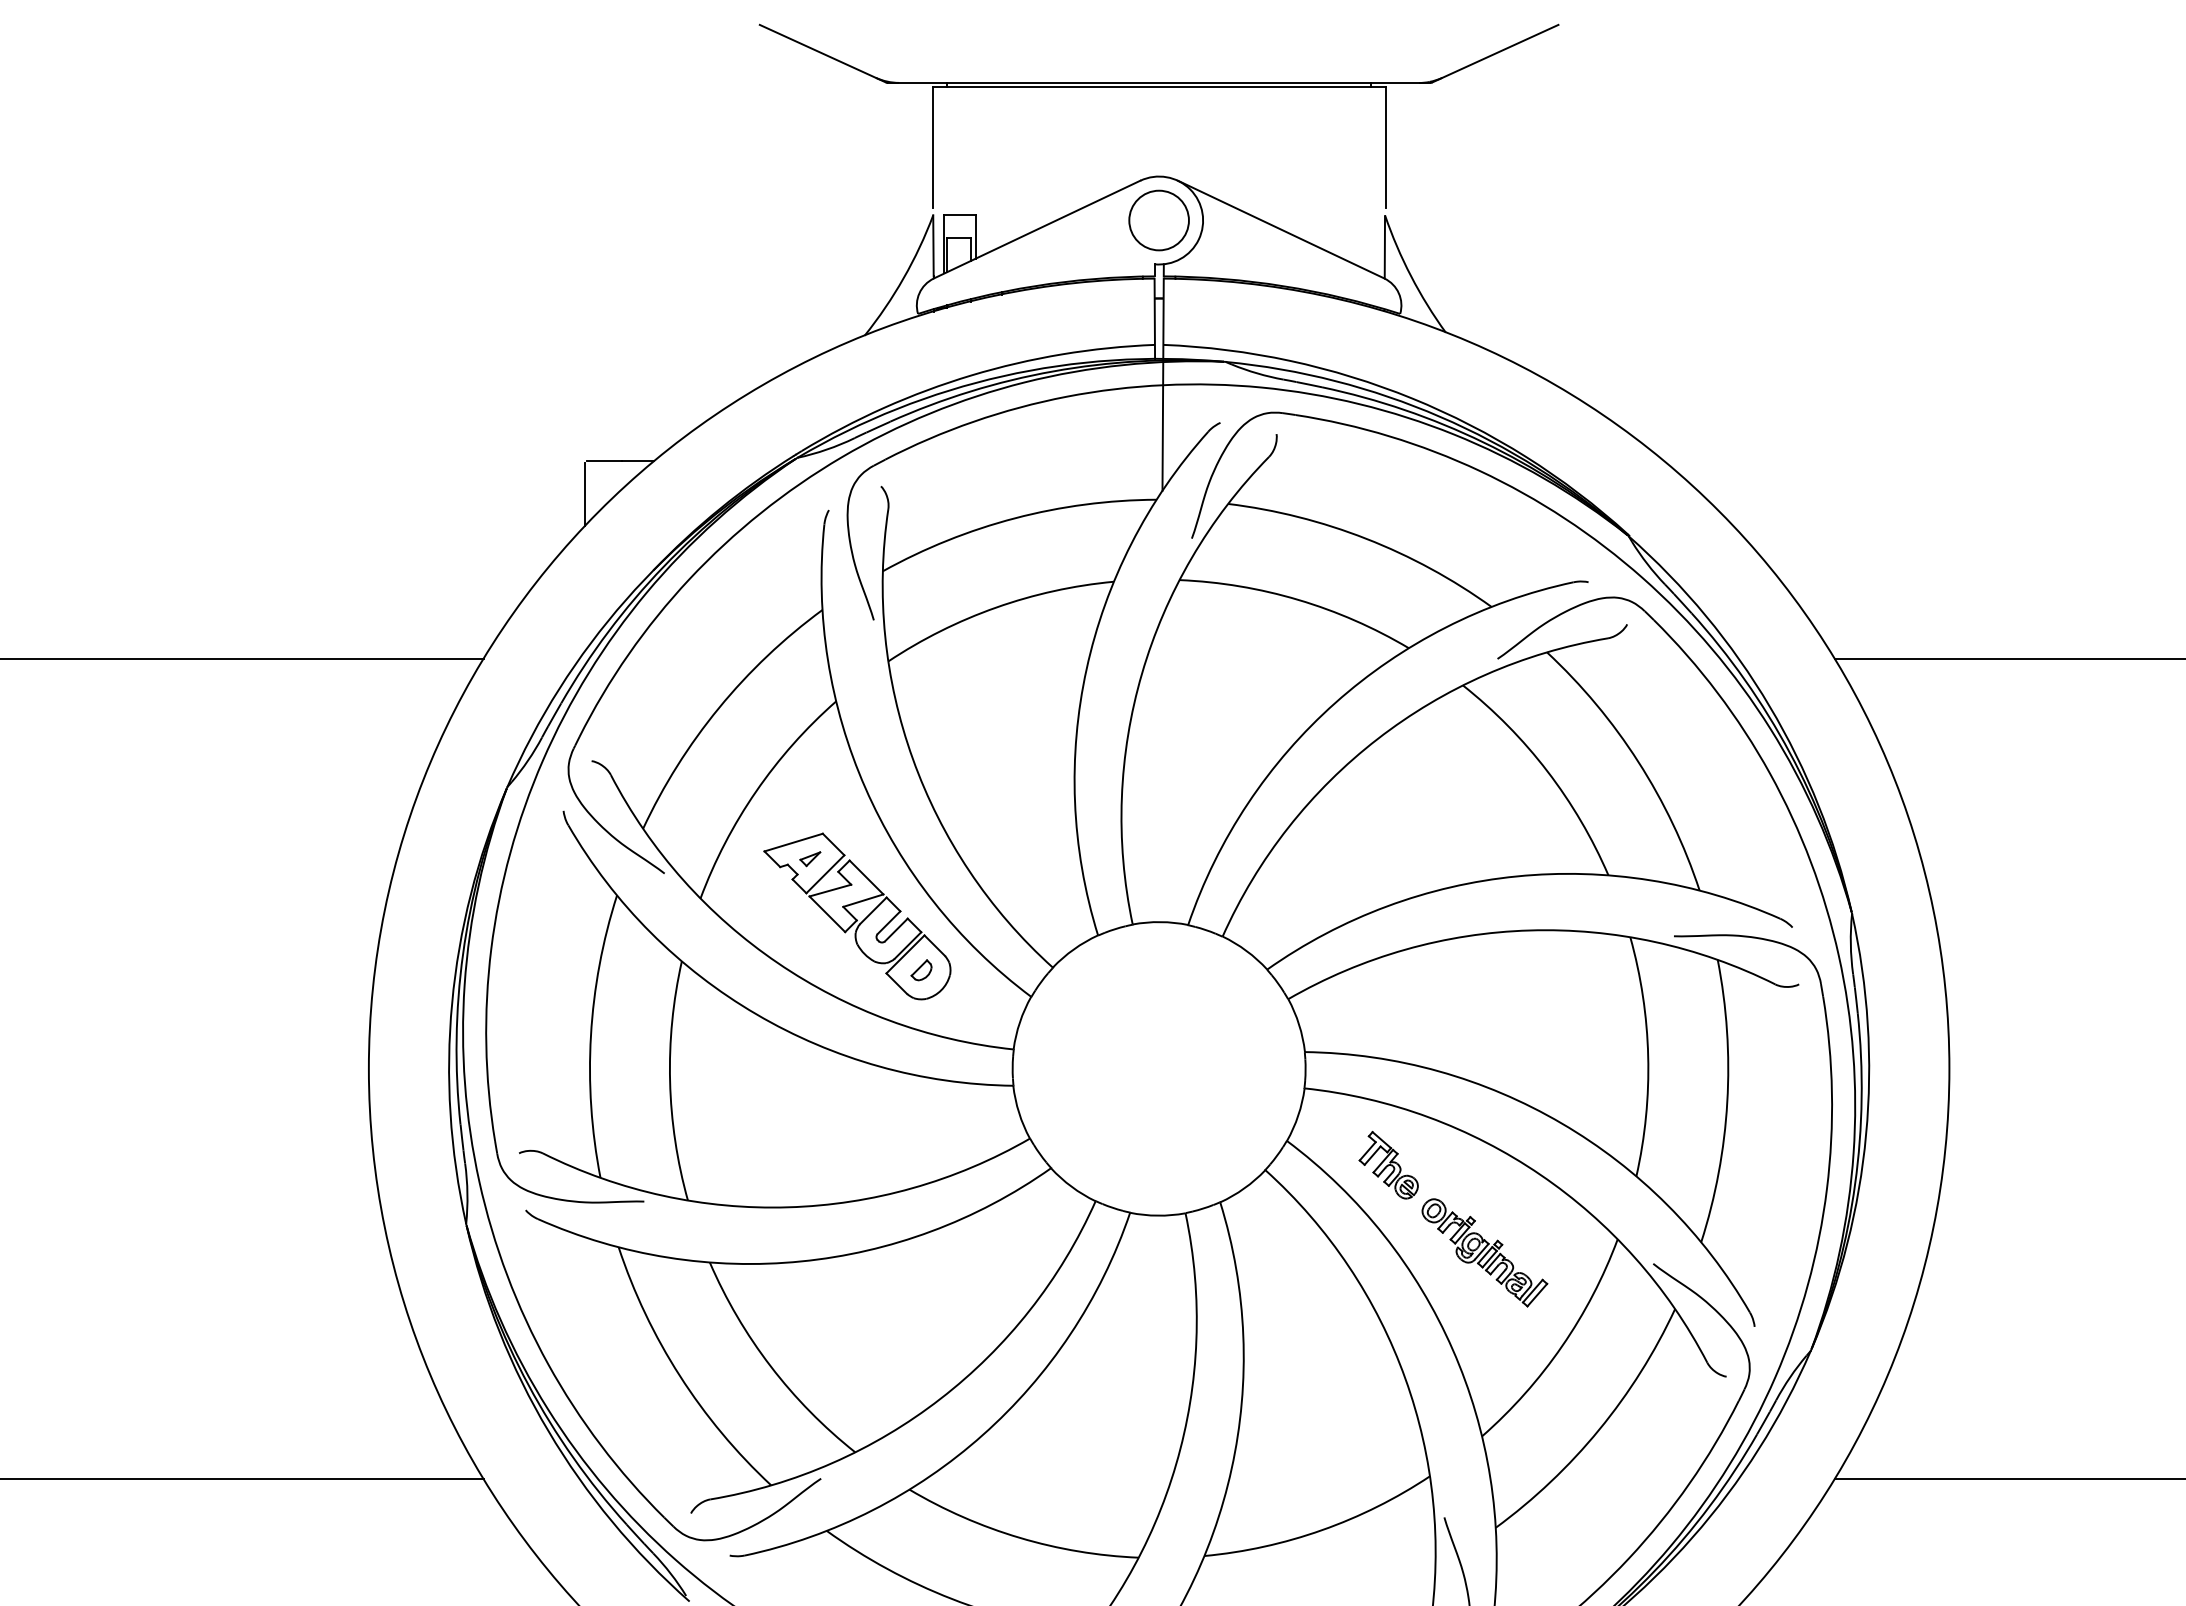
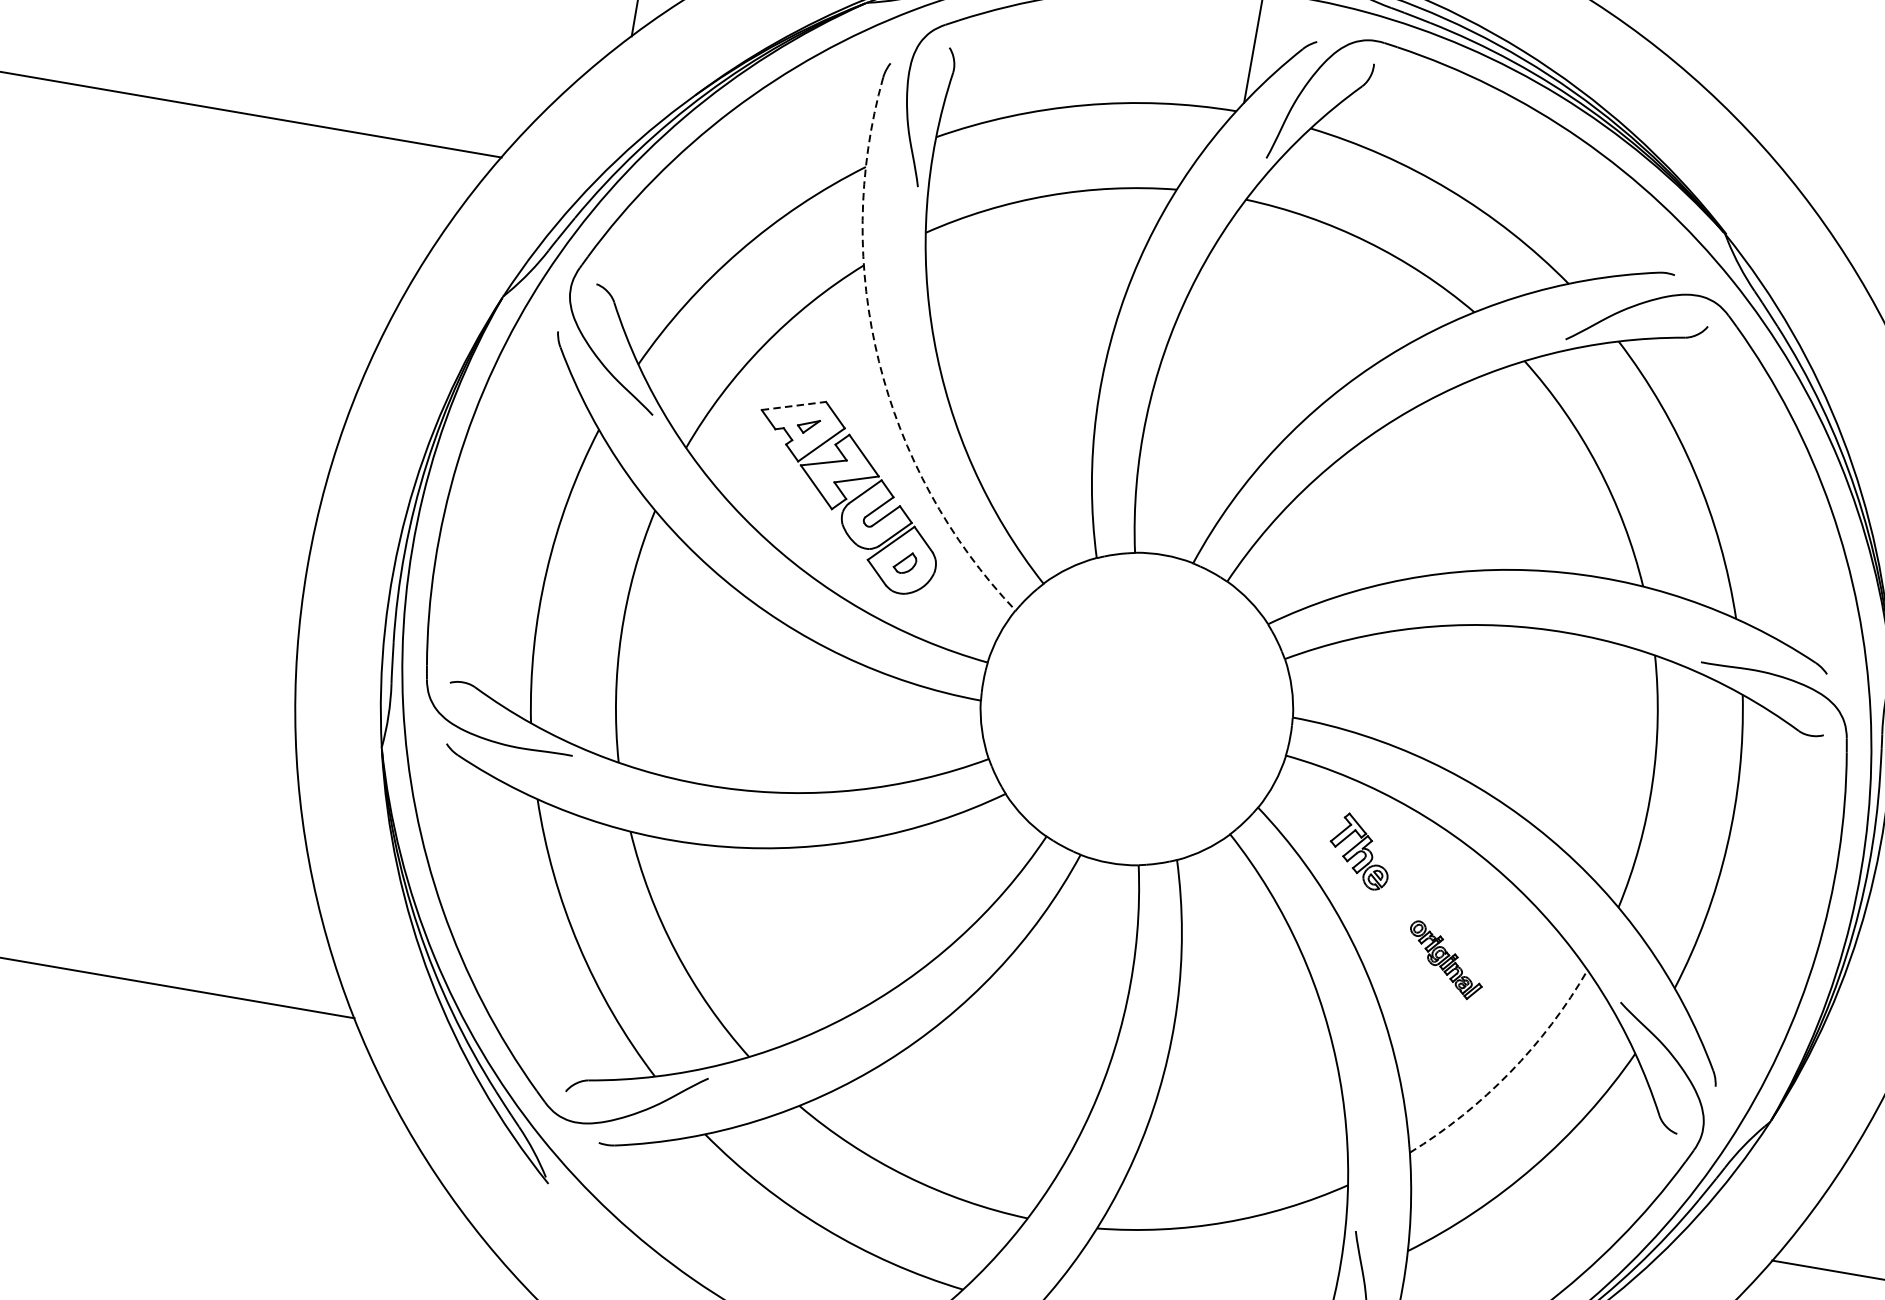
arc: (865, 788) -> (878, 362), solid -> dashed
line: (794, 842) -> (794, 406), solid -> dashed
part: (1484, 1252) -> (1445, 960), size x0.6
arc: (1562, 1346) -> (1510, 1072), solid -> dashed

